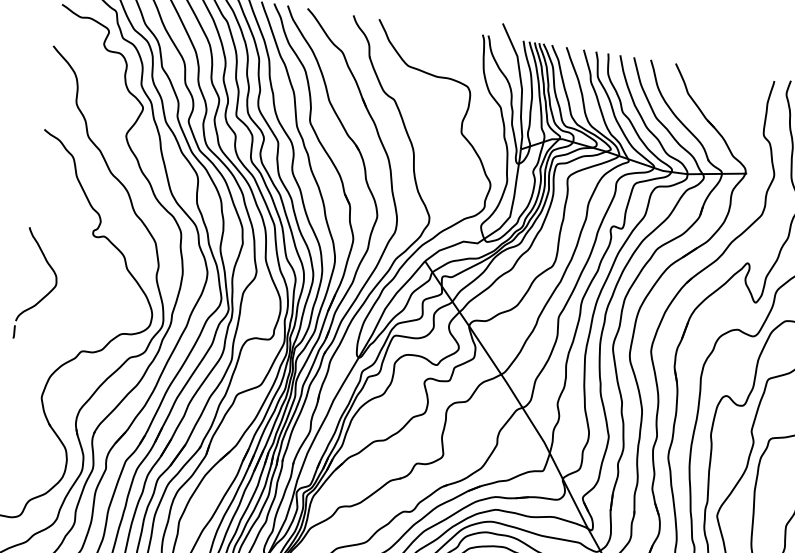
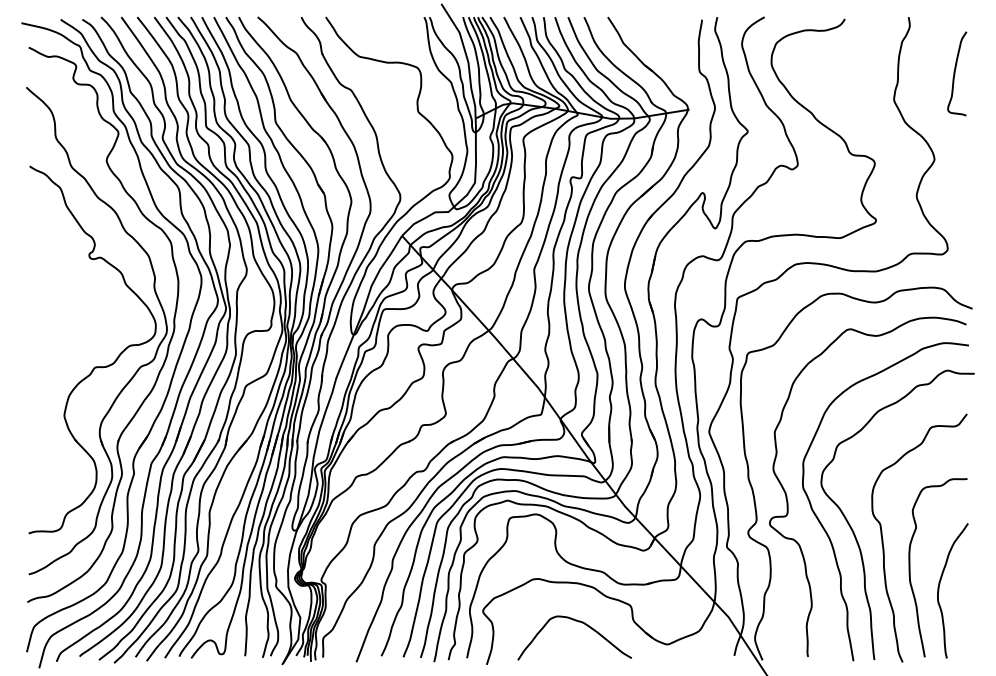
part: (47, 292) -> (55, 317), removed

